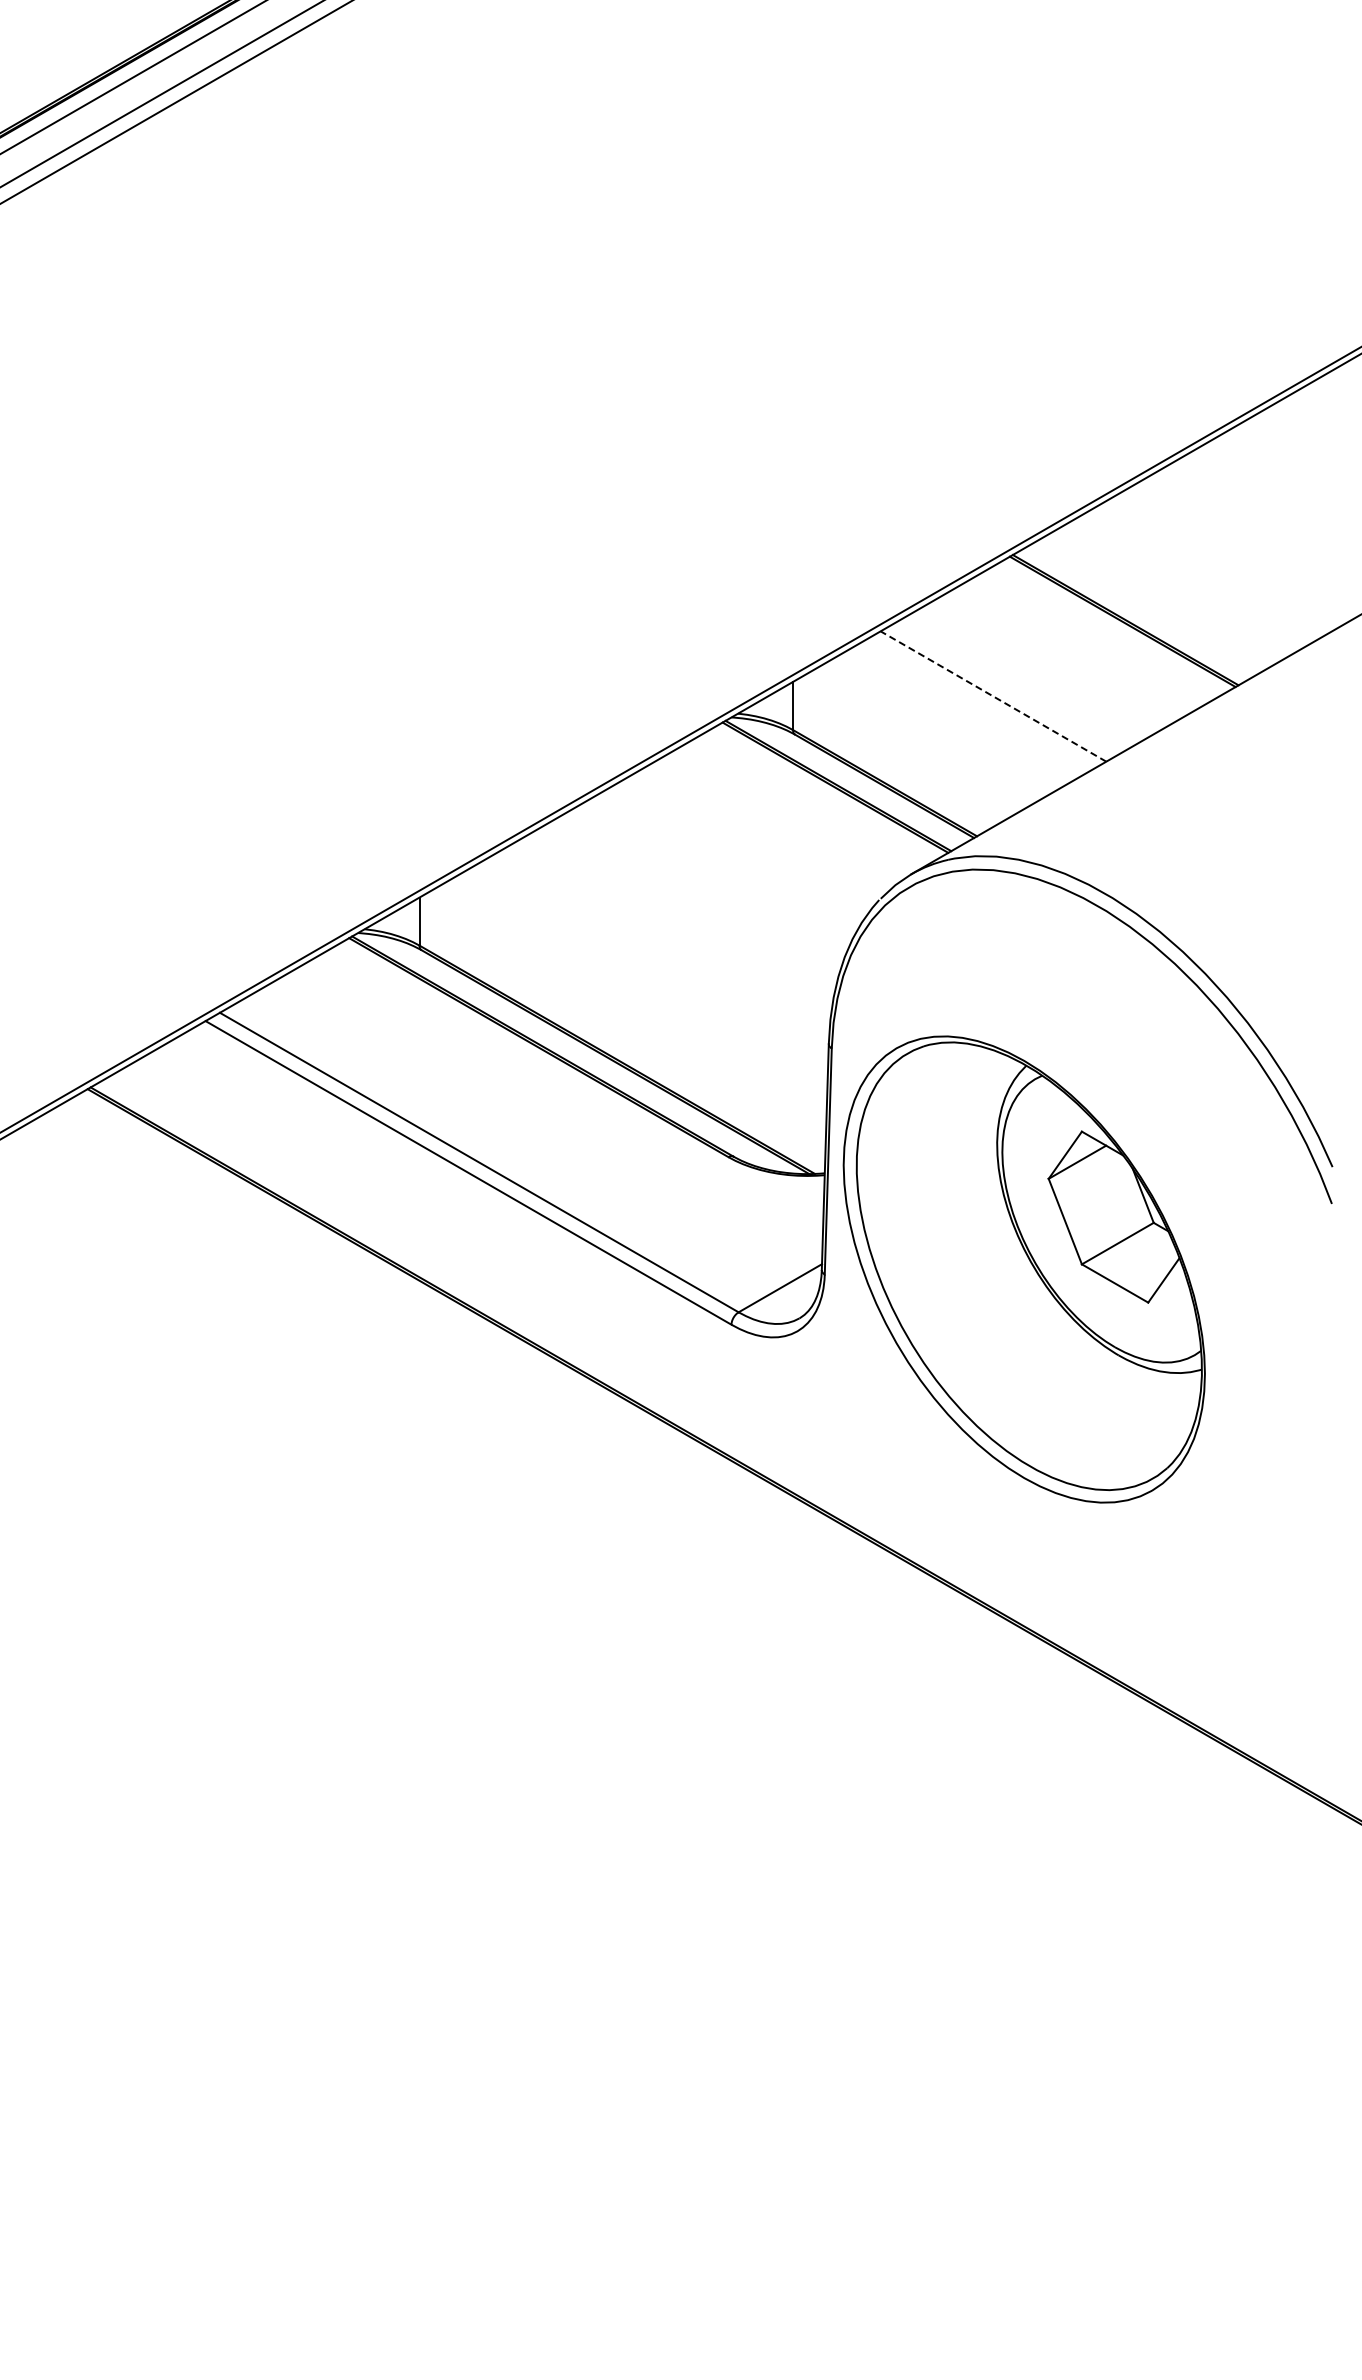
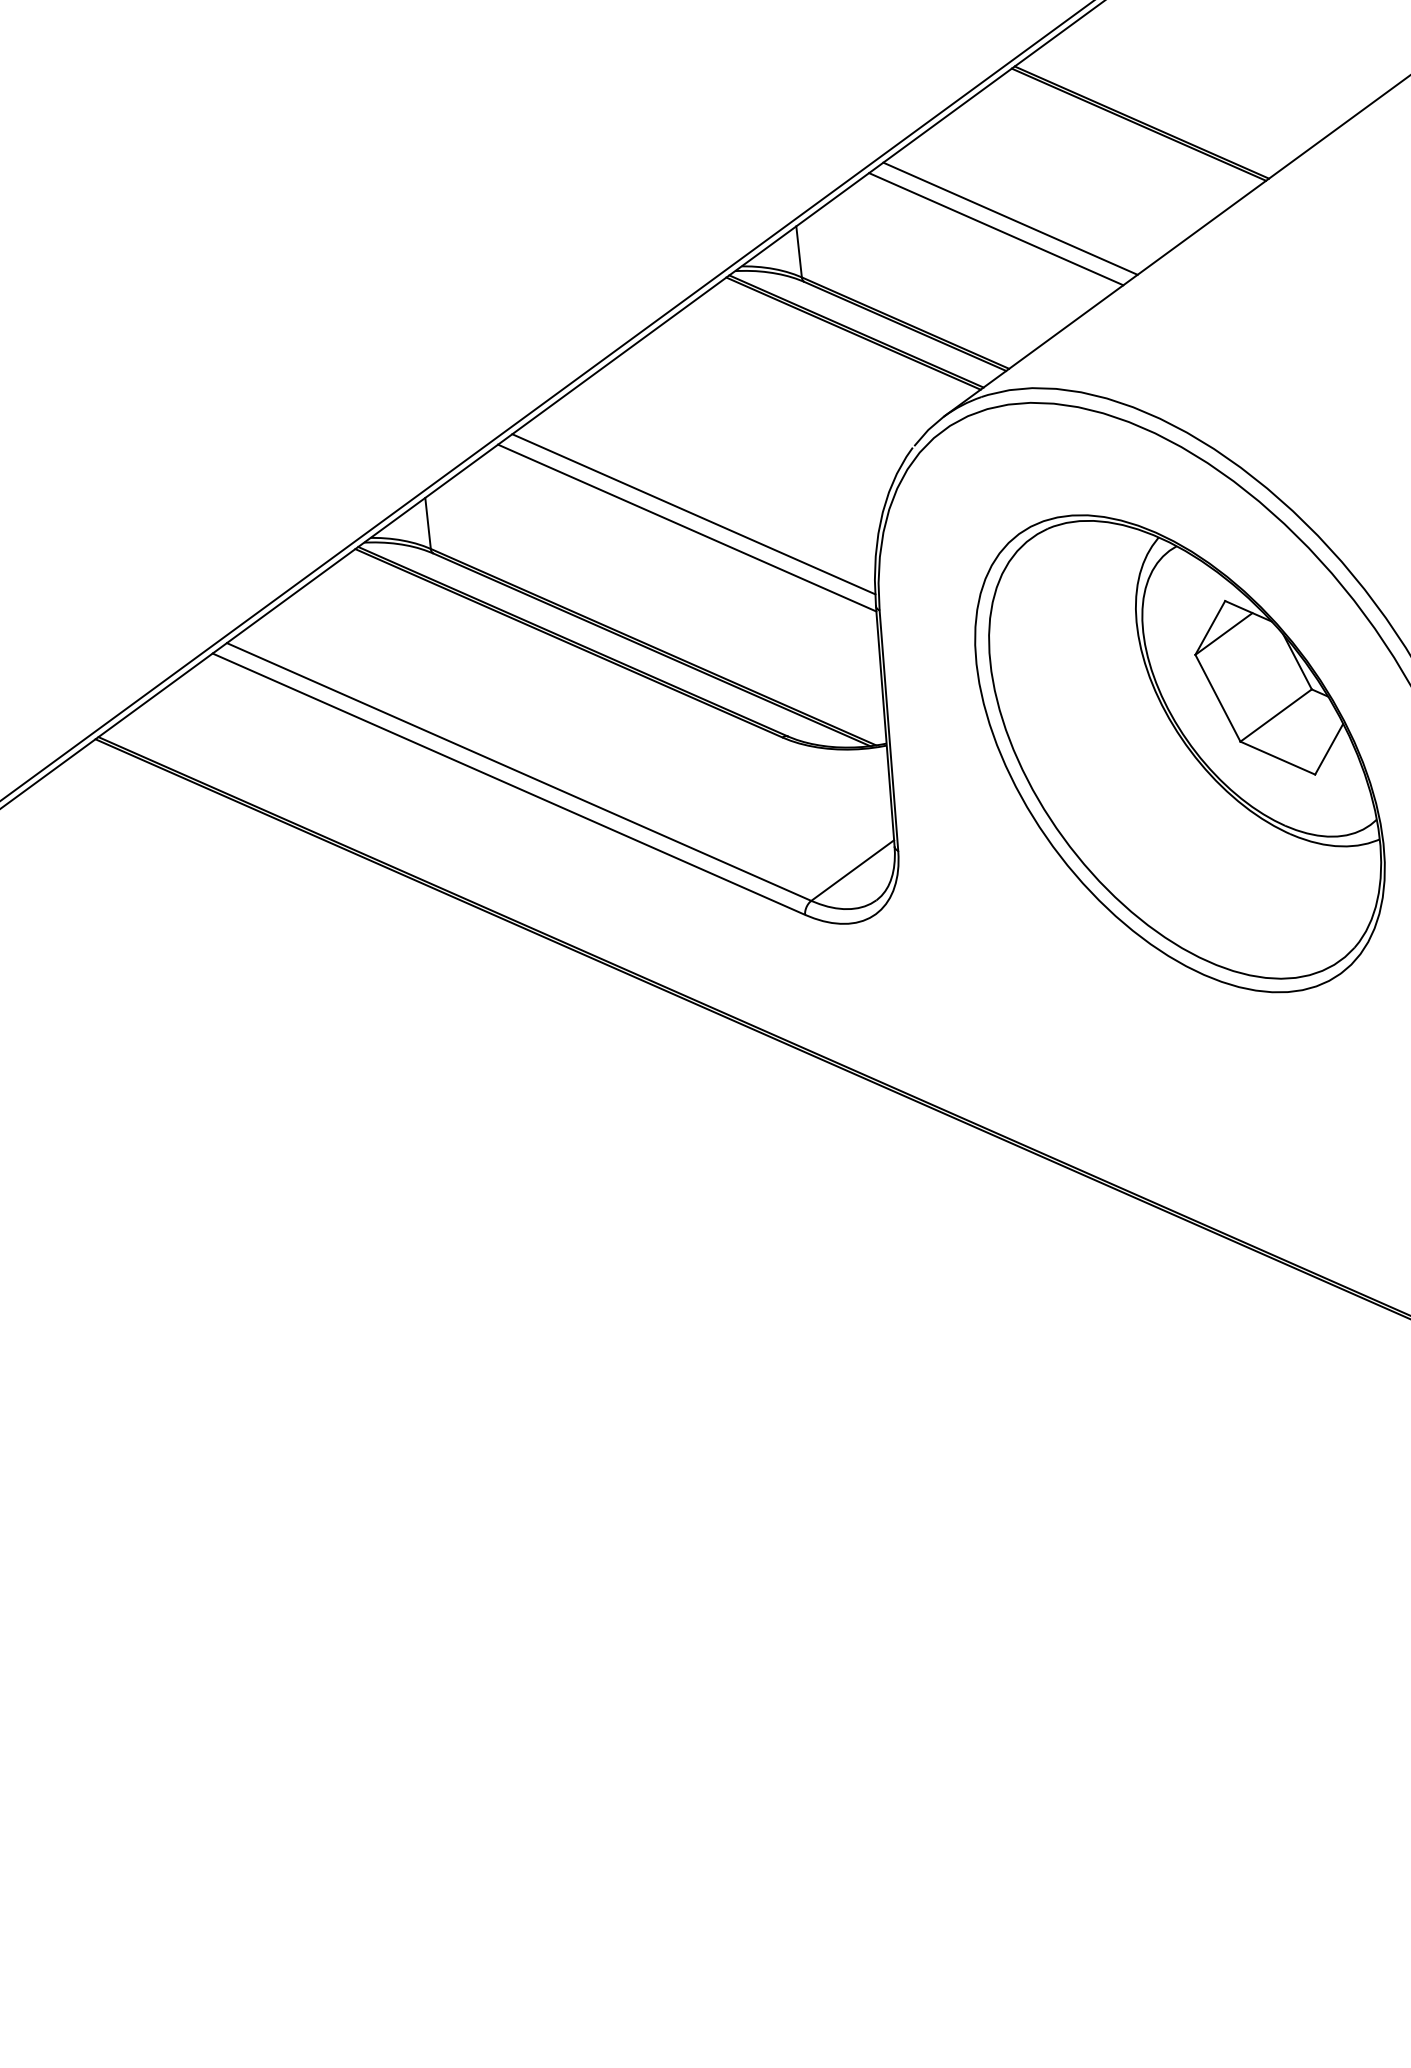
line: (993, 696) -> (1010, 218), dashed -> solid
line: (978, 704) -> (995, 228), added
line: (668, 939) -> (693, 513), added
line: (660, 952) -> (687, 528), added
part: (1023, 1269) -> (1179, 753), moved

